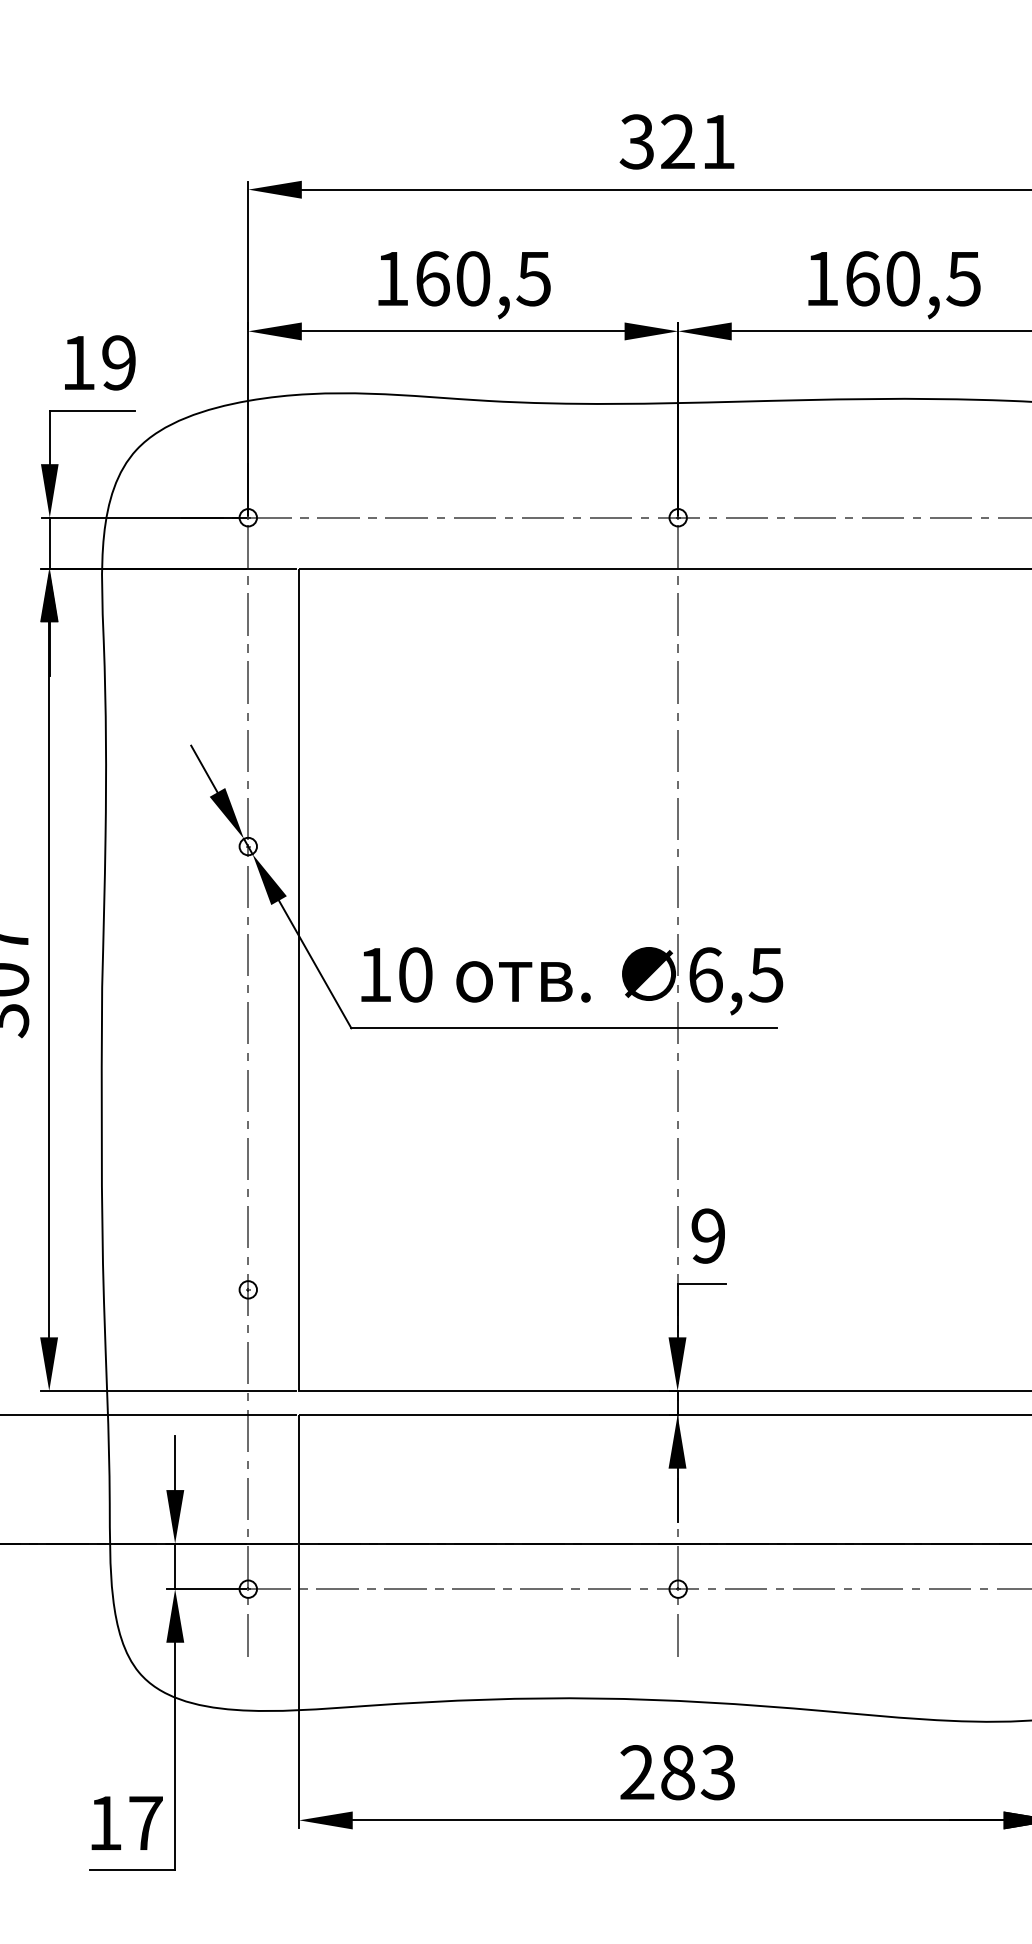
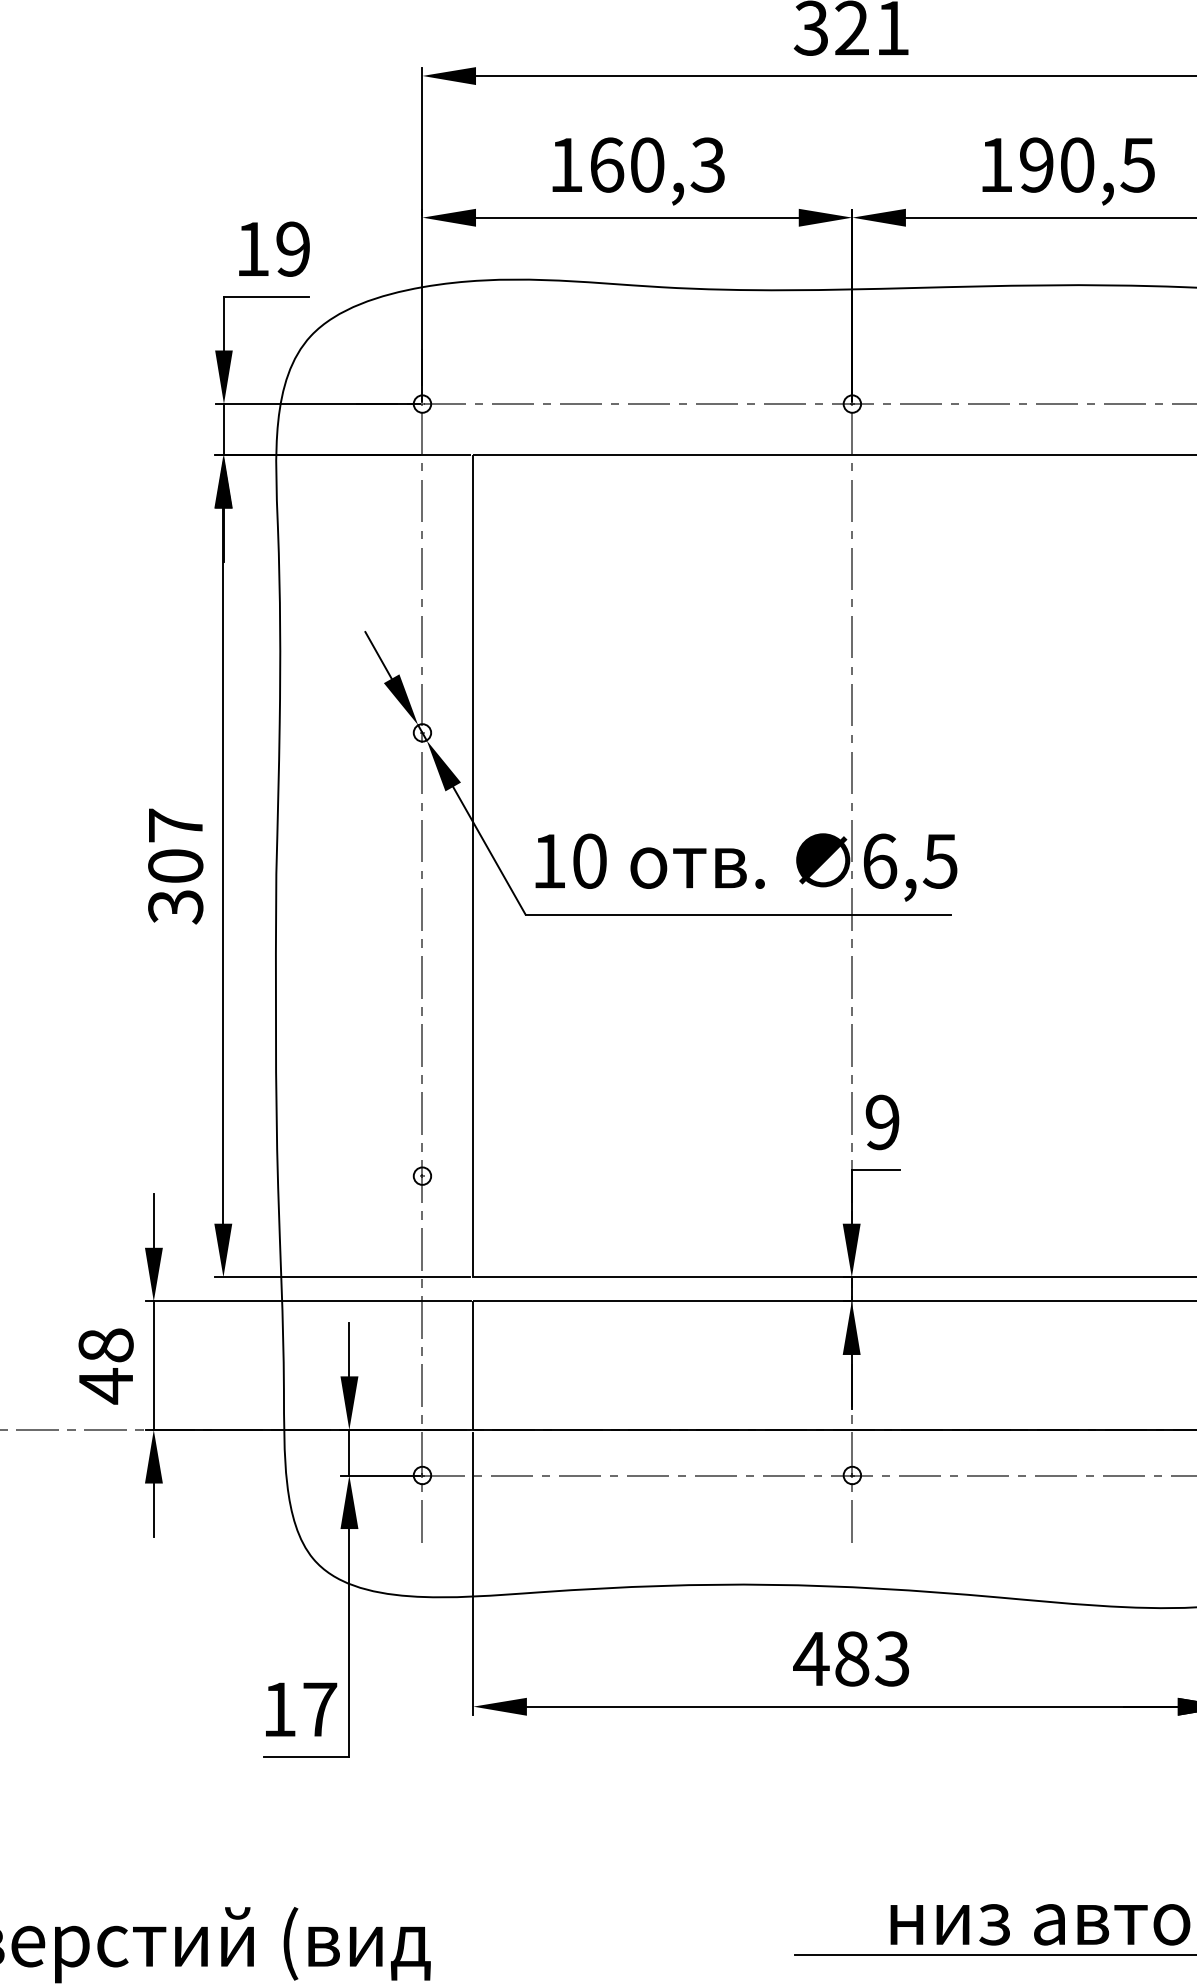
text: (533, 278) -> (707, 164), 160,5 -> 160,3
text: (863, 278) -> (1037, 164), 160,5 -> 190,5
text: (637, 1772) -> (811, 1658), 283 -> 483

